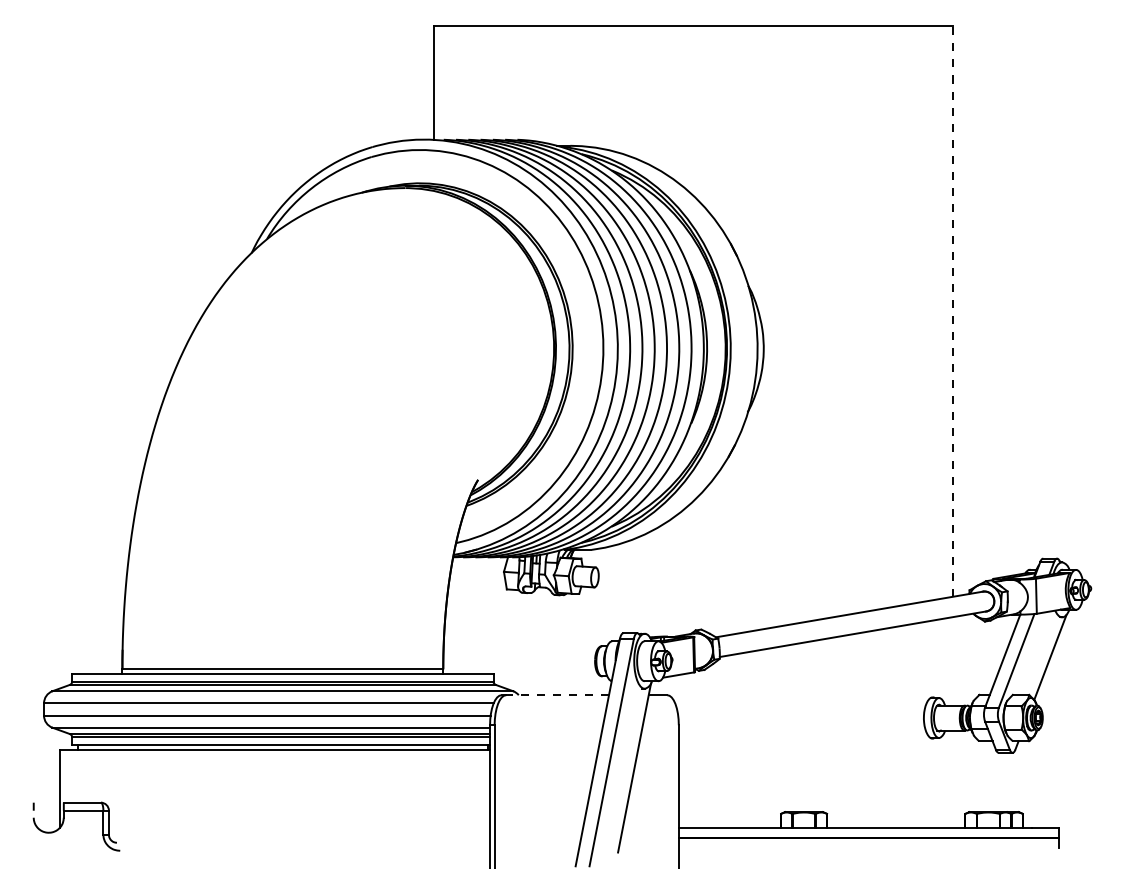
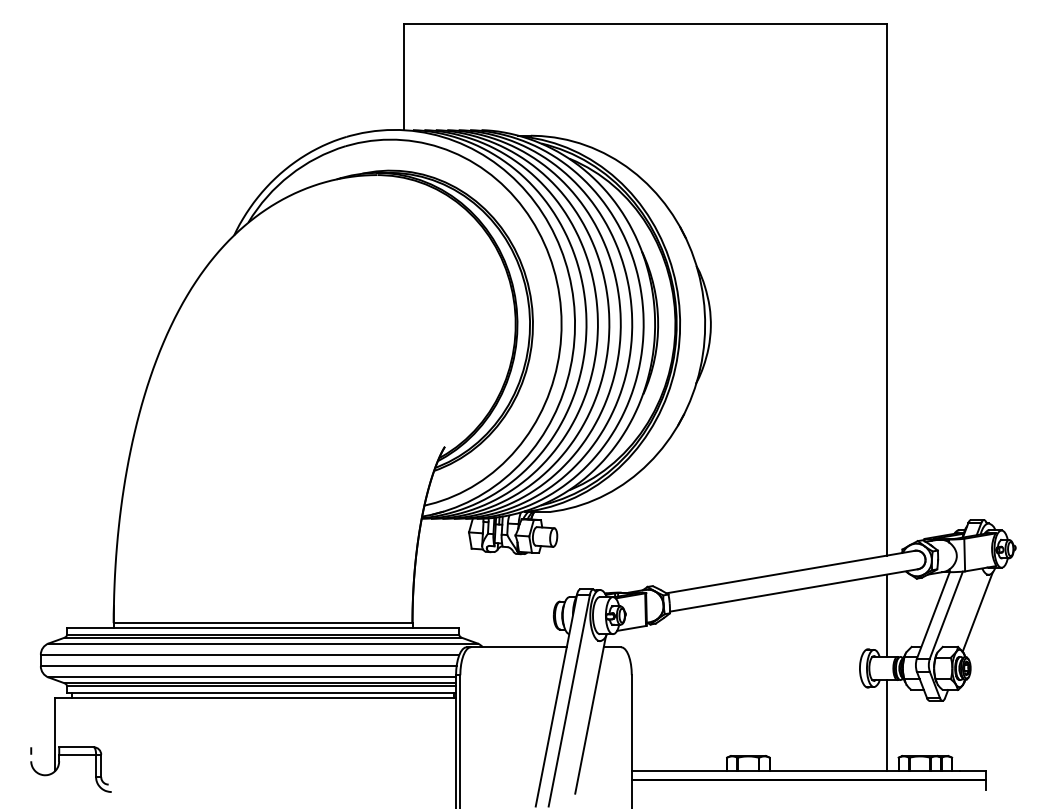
line: (952, 311) -> (886, 289), dashed -> solid
line: (952, 661) -> (886, 615), added
line: (557, 695) -> (518, 647), dashed -> solid
line: (952, 779) -> (886, 725), added

